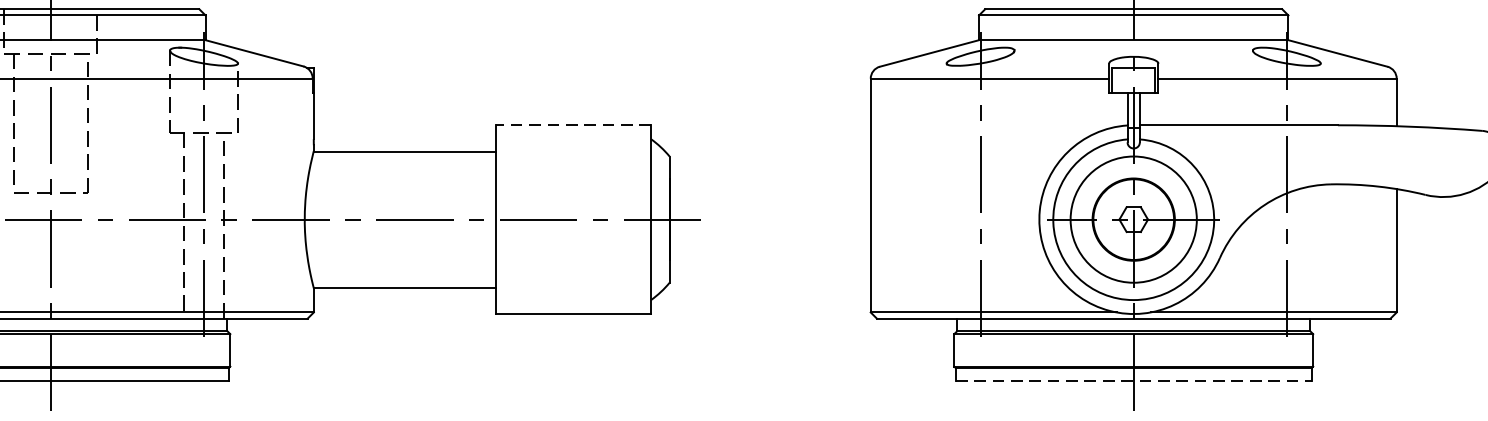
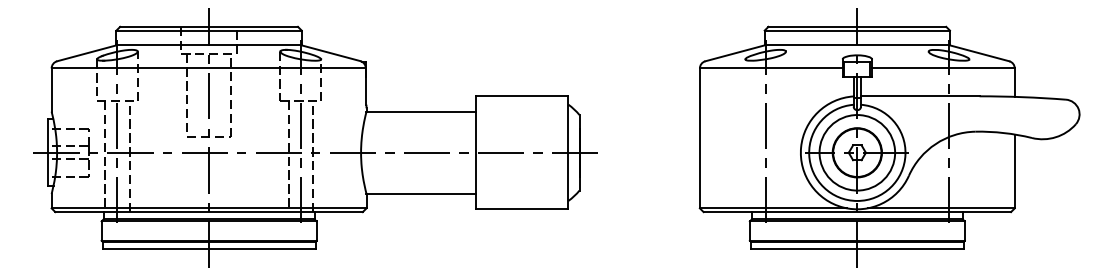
line: (572, 125) -> (521, 96), dashed -> solid
line: (1133, 381) -> (857, 249), dashed -> solid

